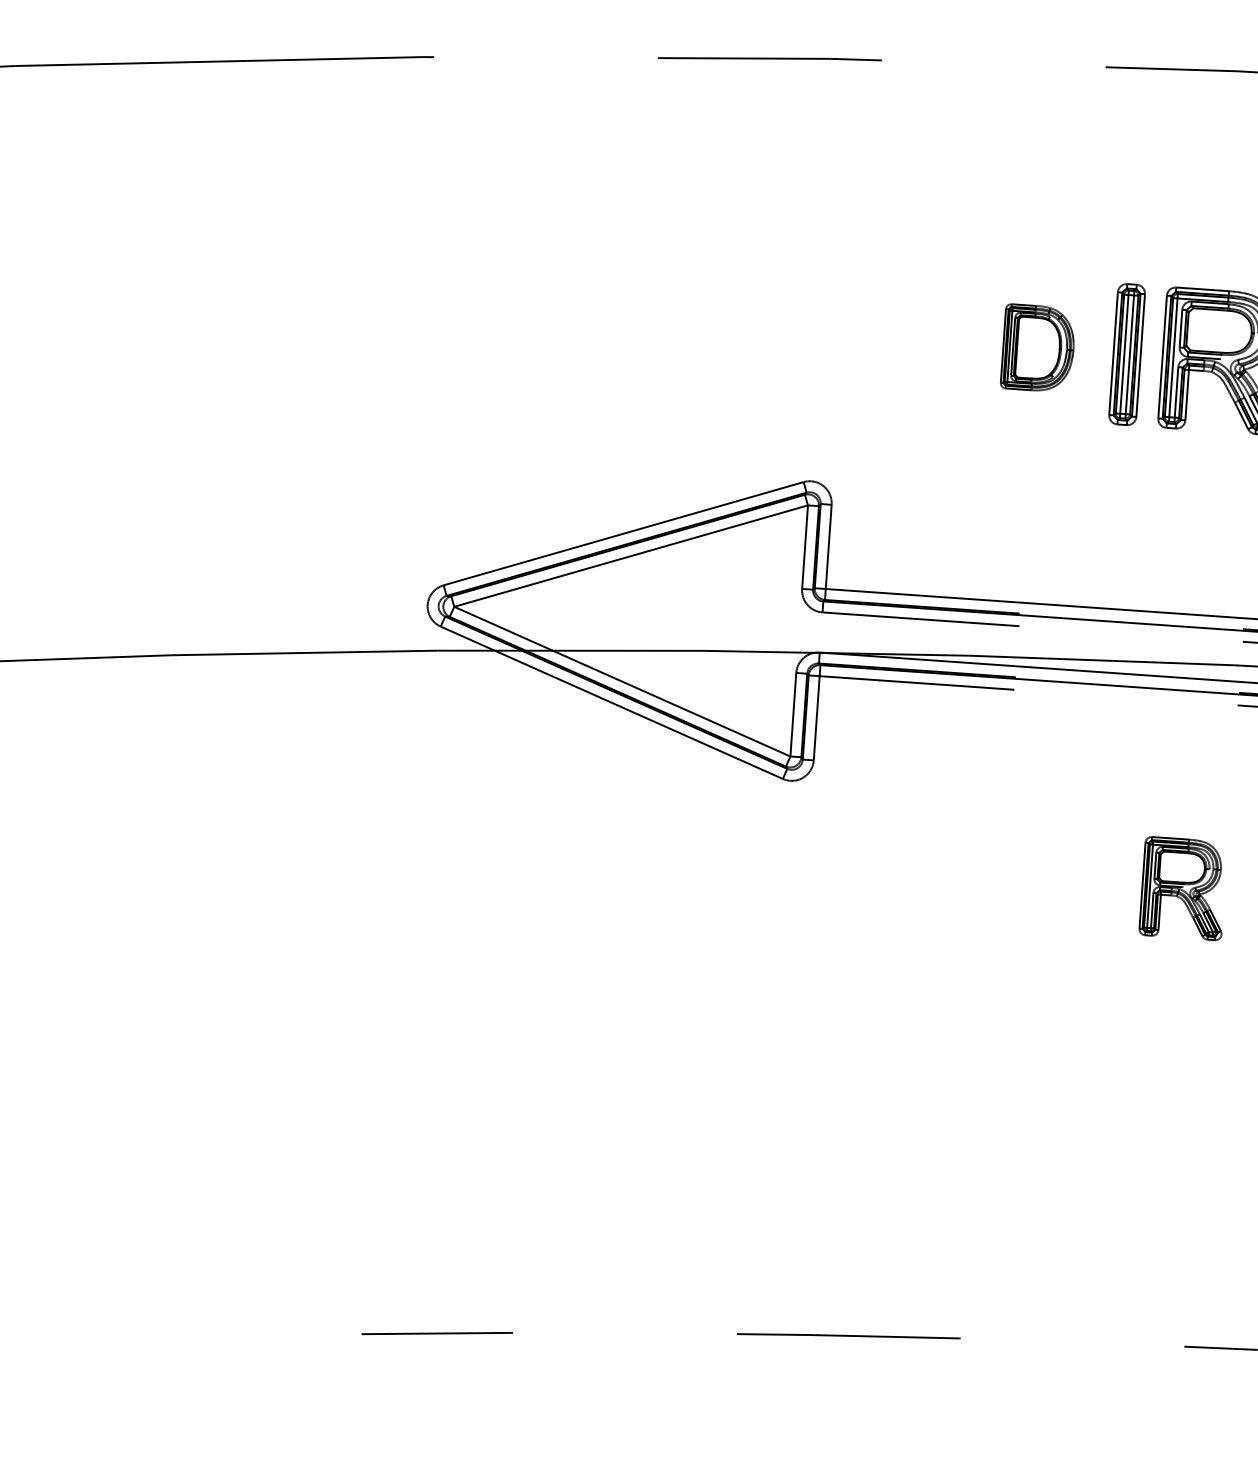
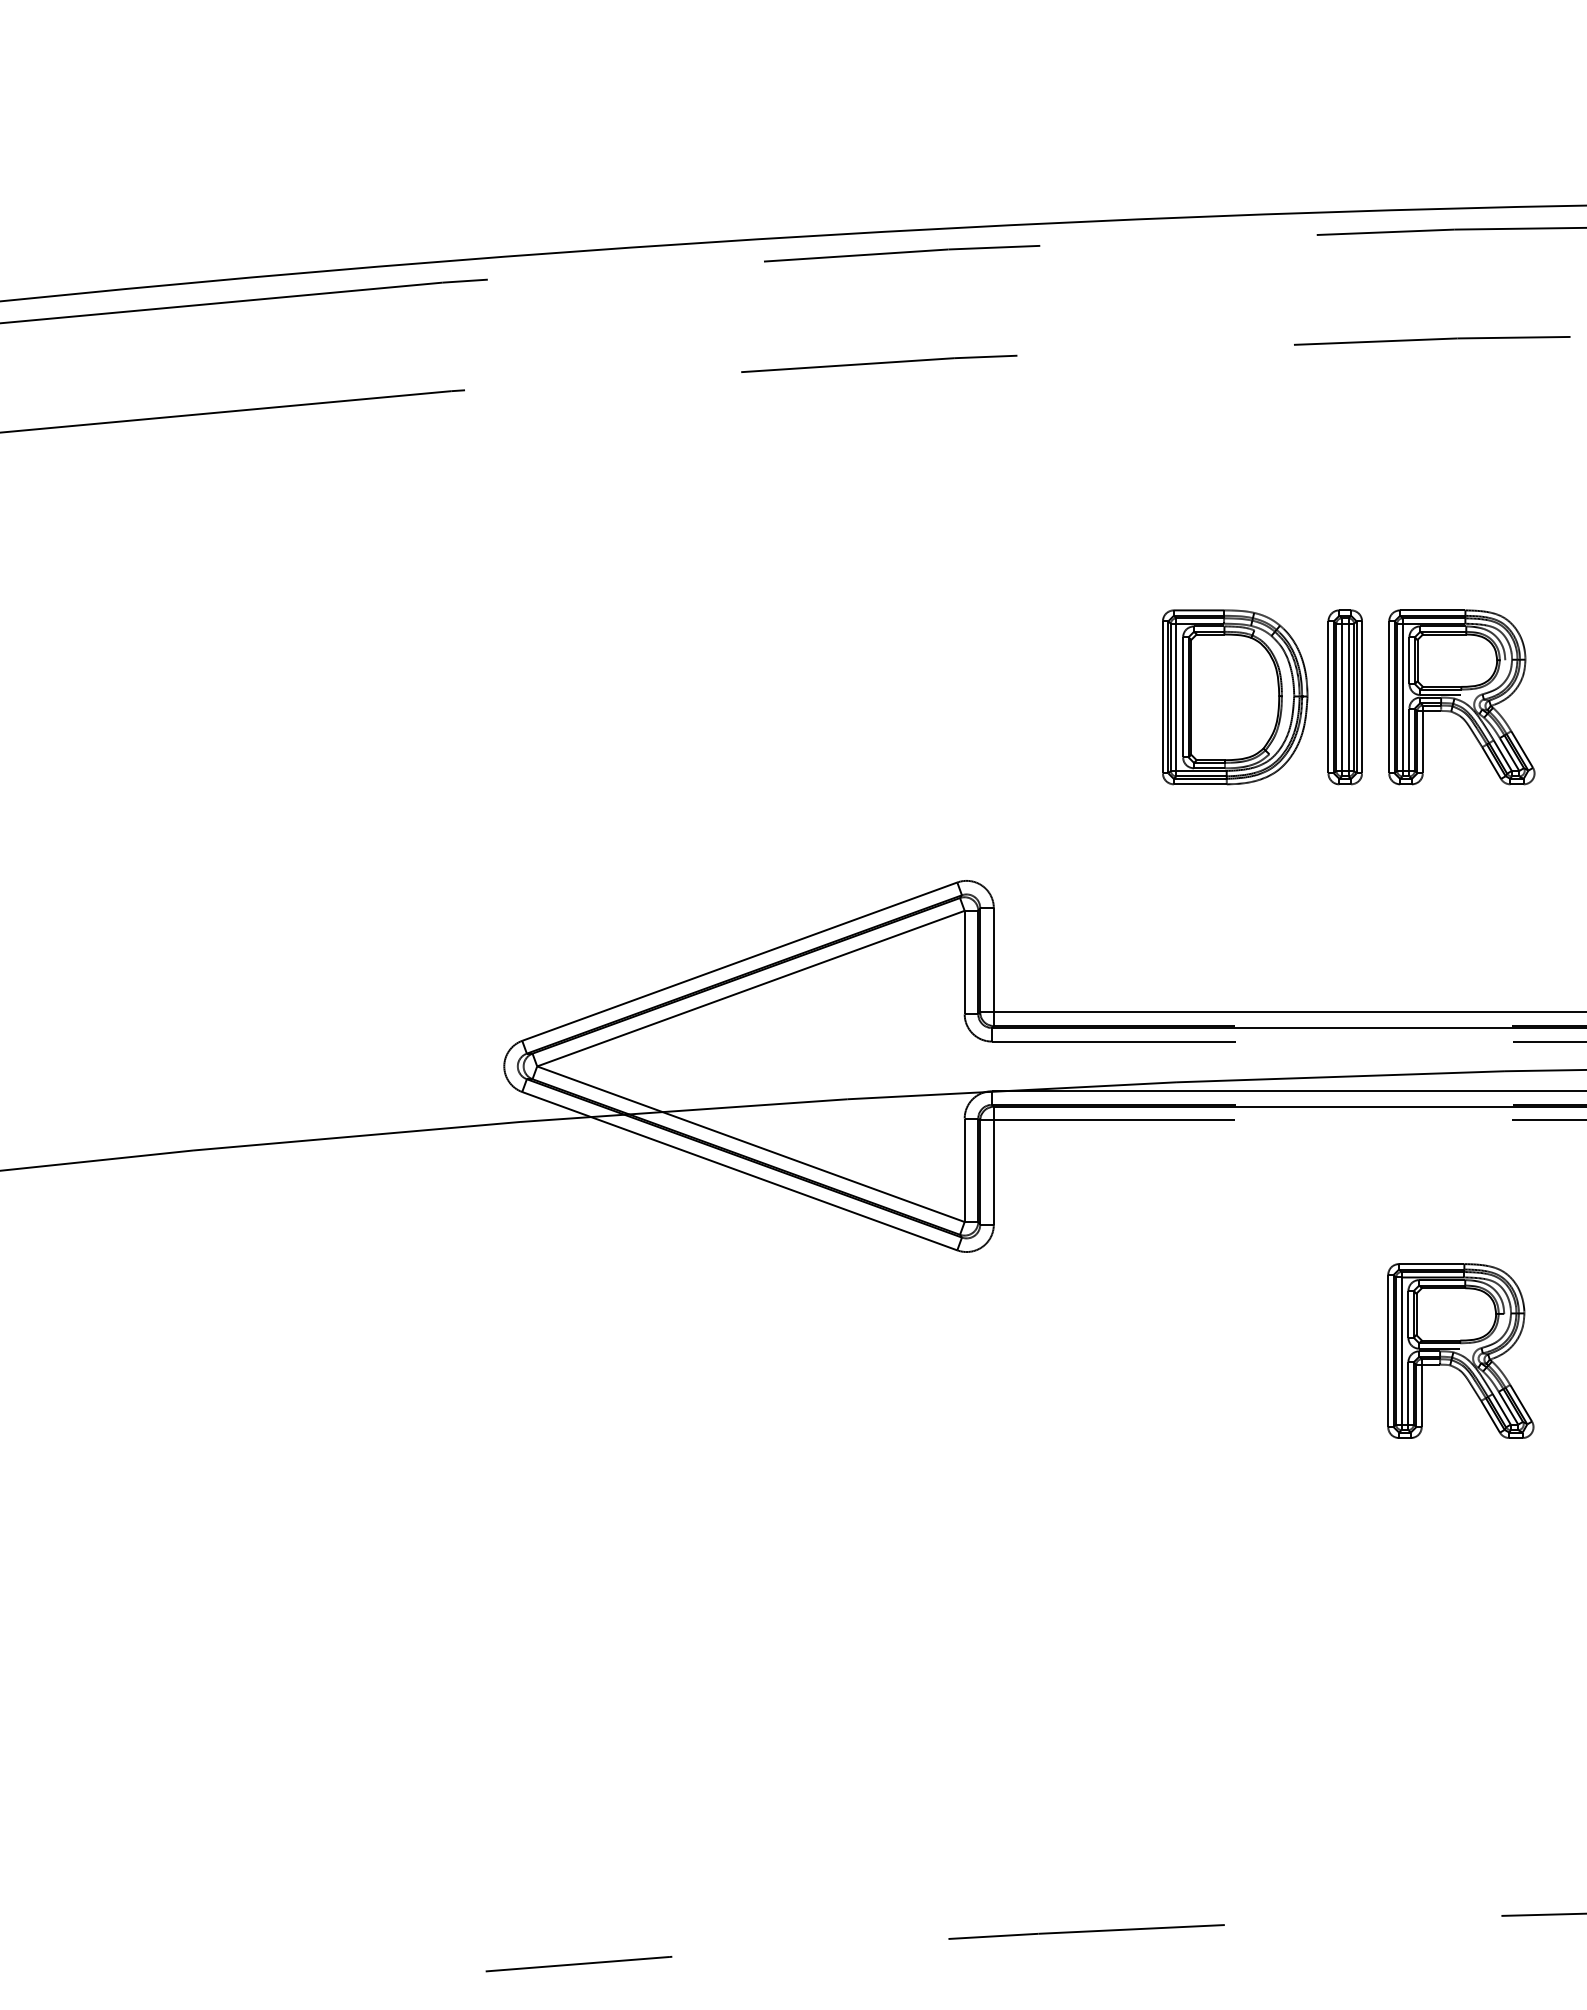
part: (1038, 348) -> (1235, 697), size x1.67
part: (1183, 888) -> (1460, 1350), size x1.43

